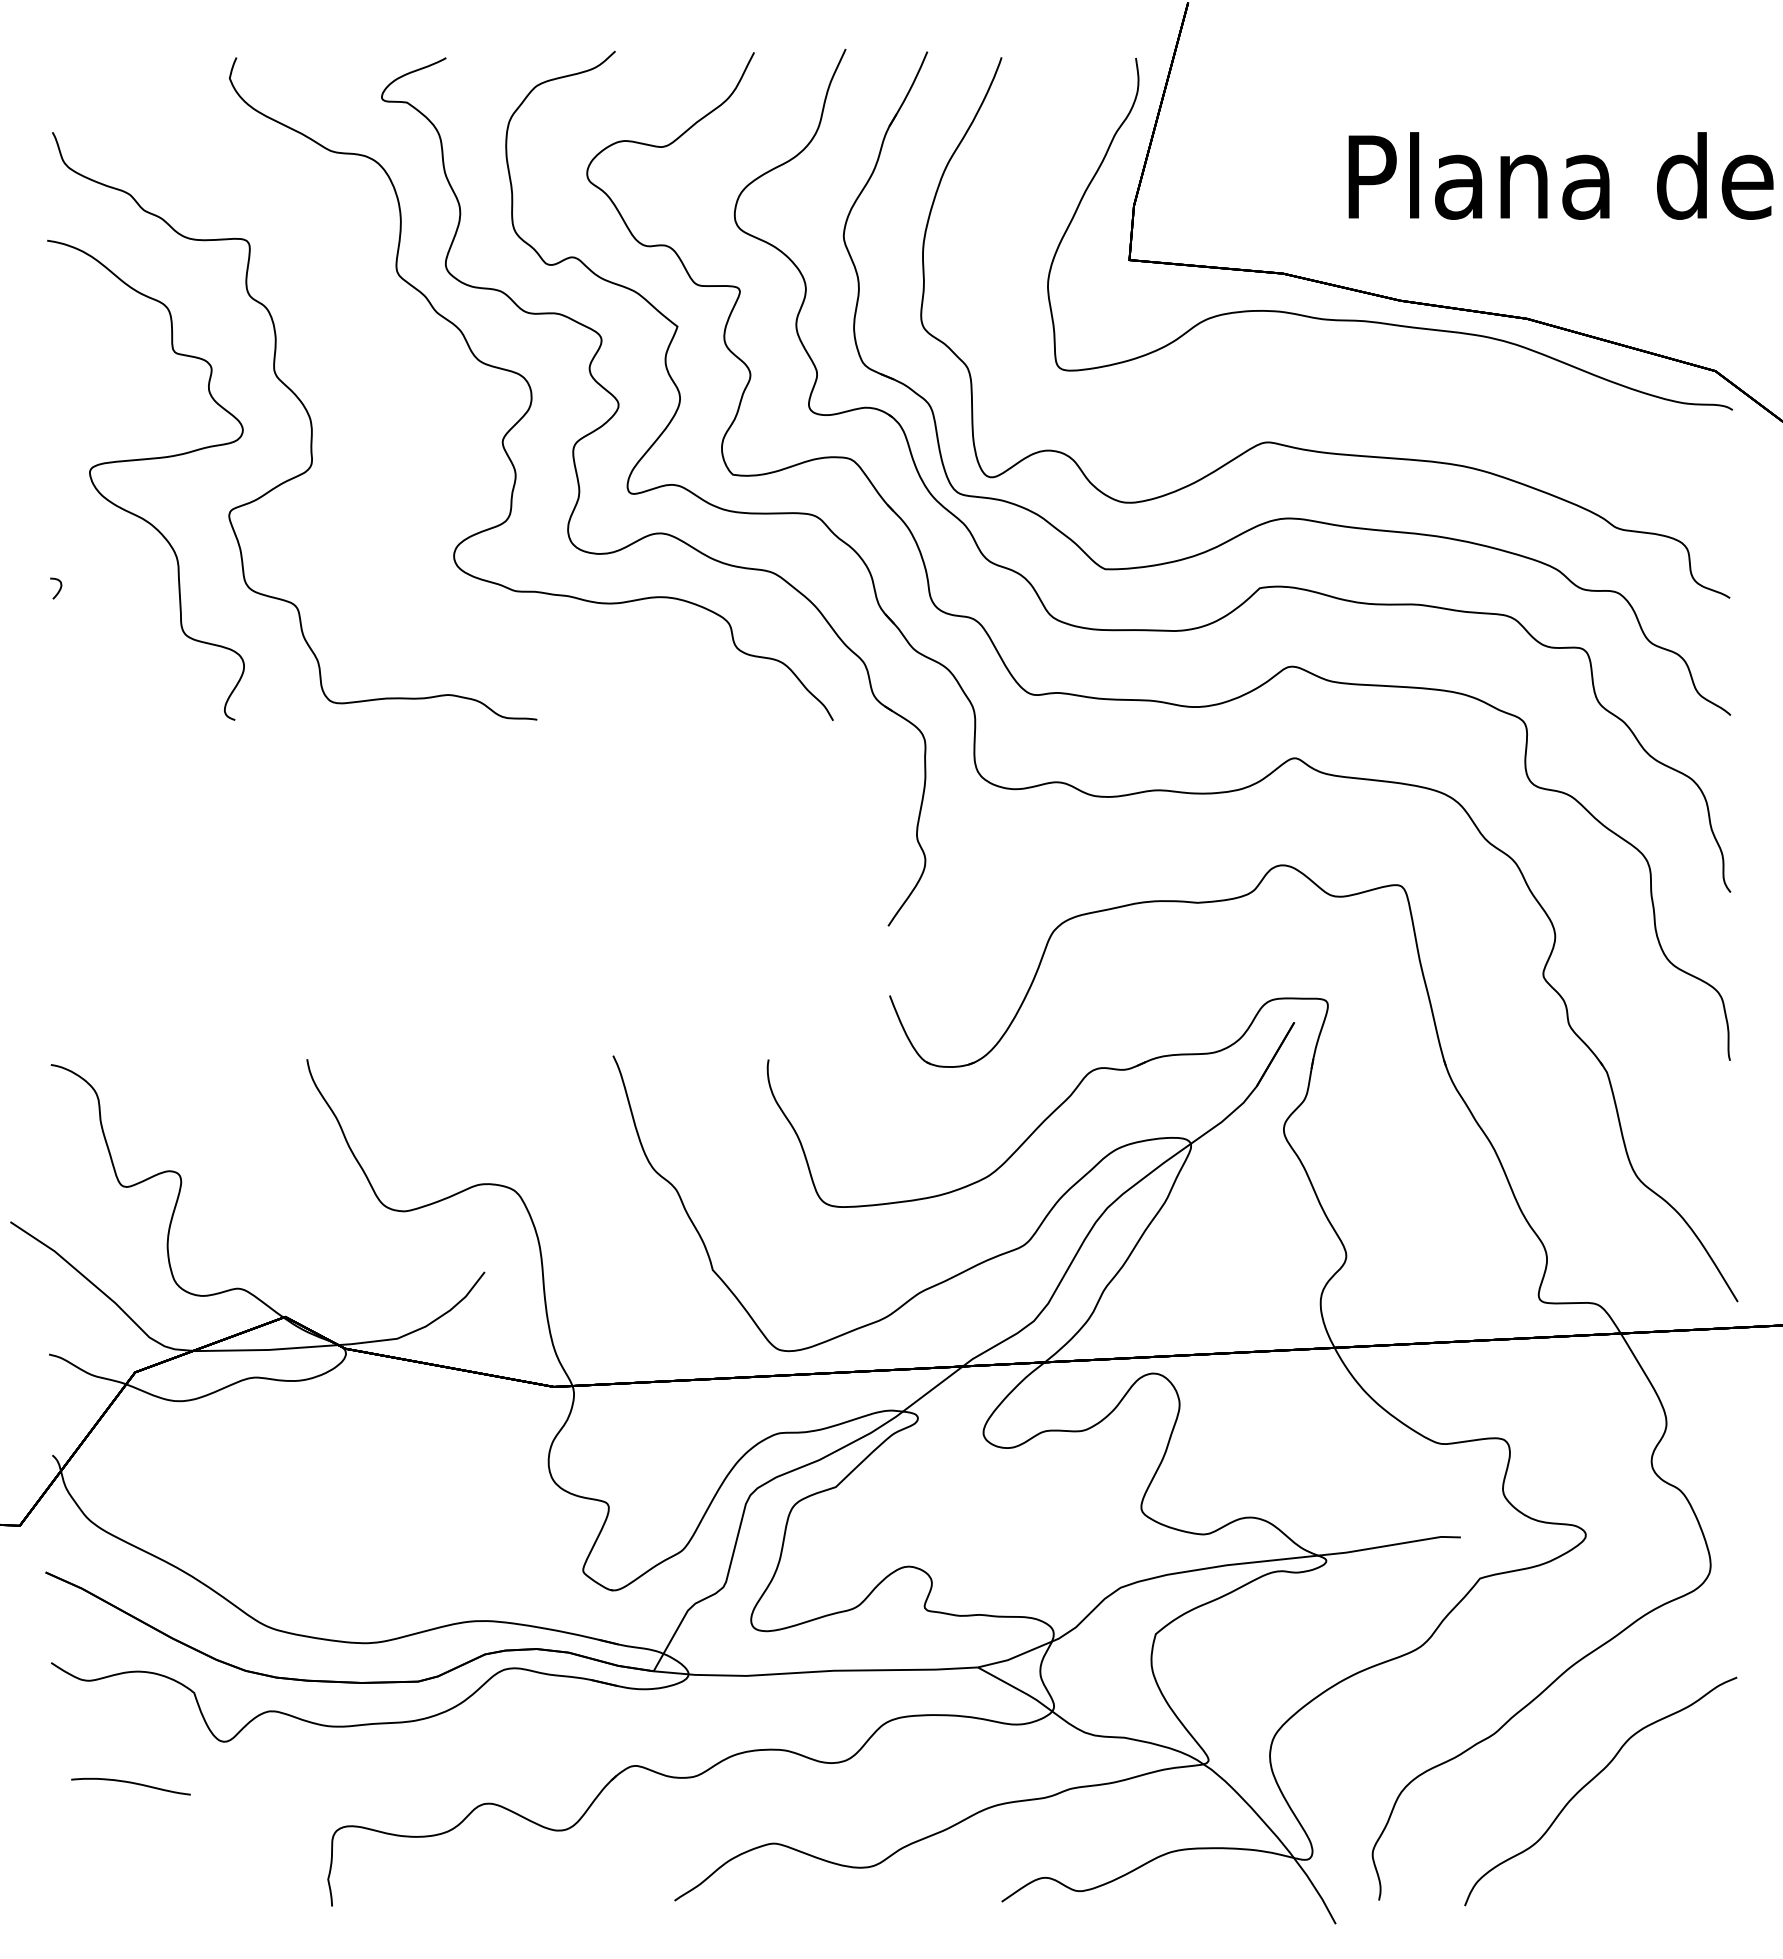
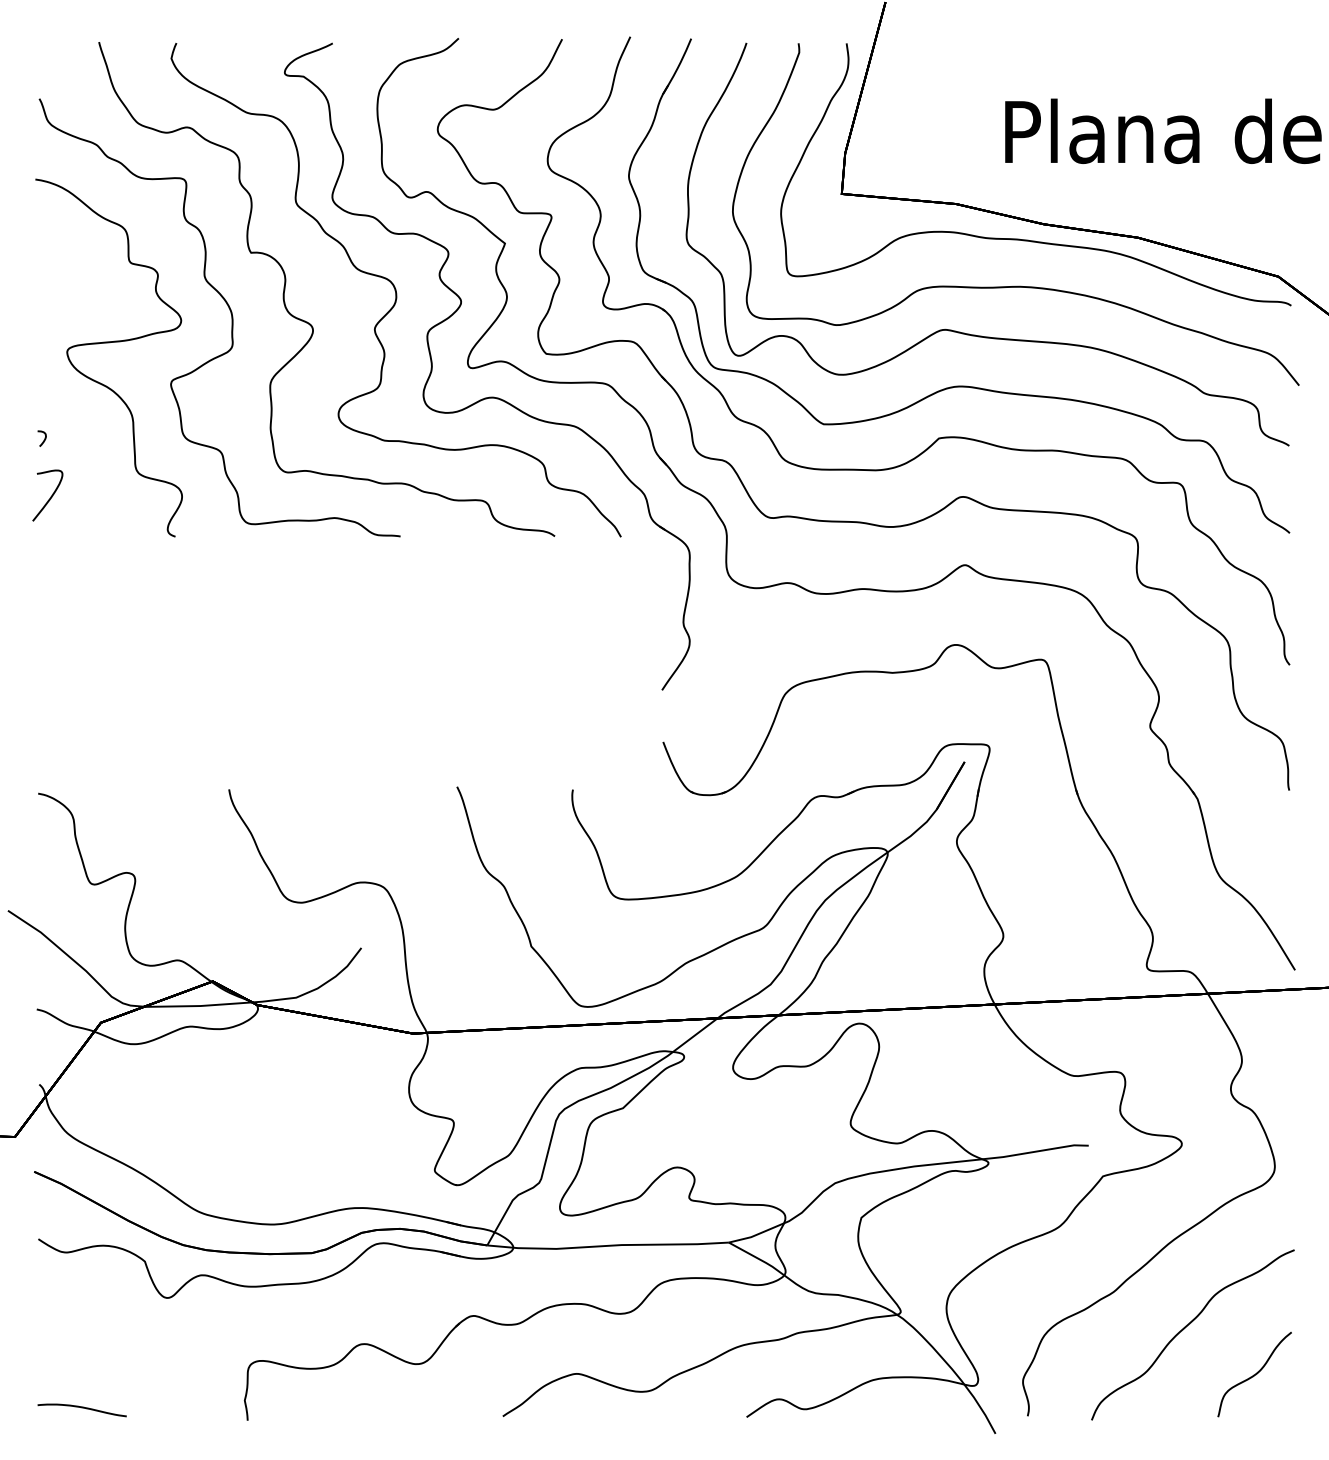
curve: (1362, 383) -> (1015, 285), added
curve: (415, 433) -> (309, 323), added
curve: (67, 666) -> (50, 496), added
curve: (130, 1783) -> (81, 1408), moved
curve: (1683, 1844) -> (1254, 1374), added

